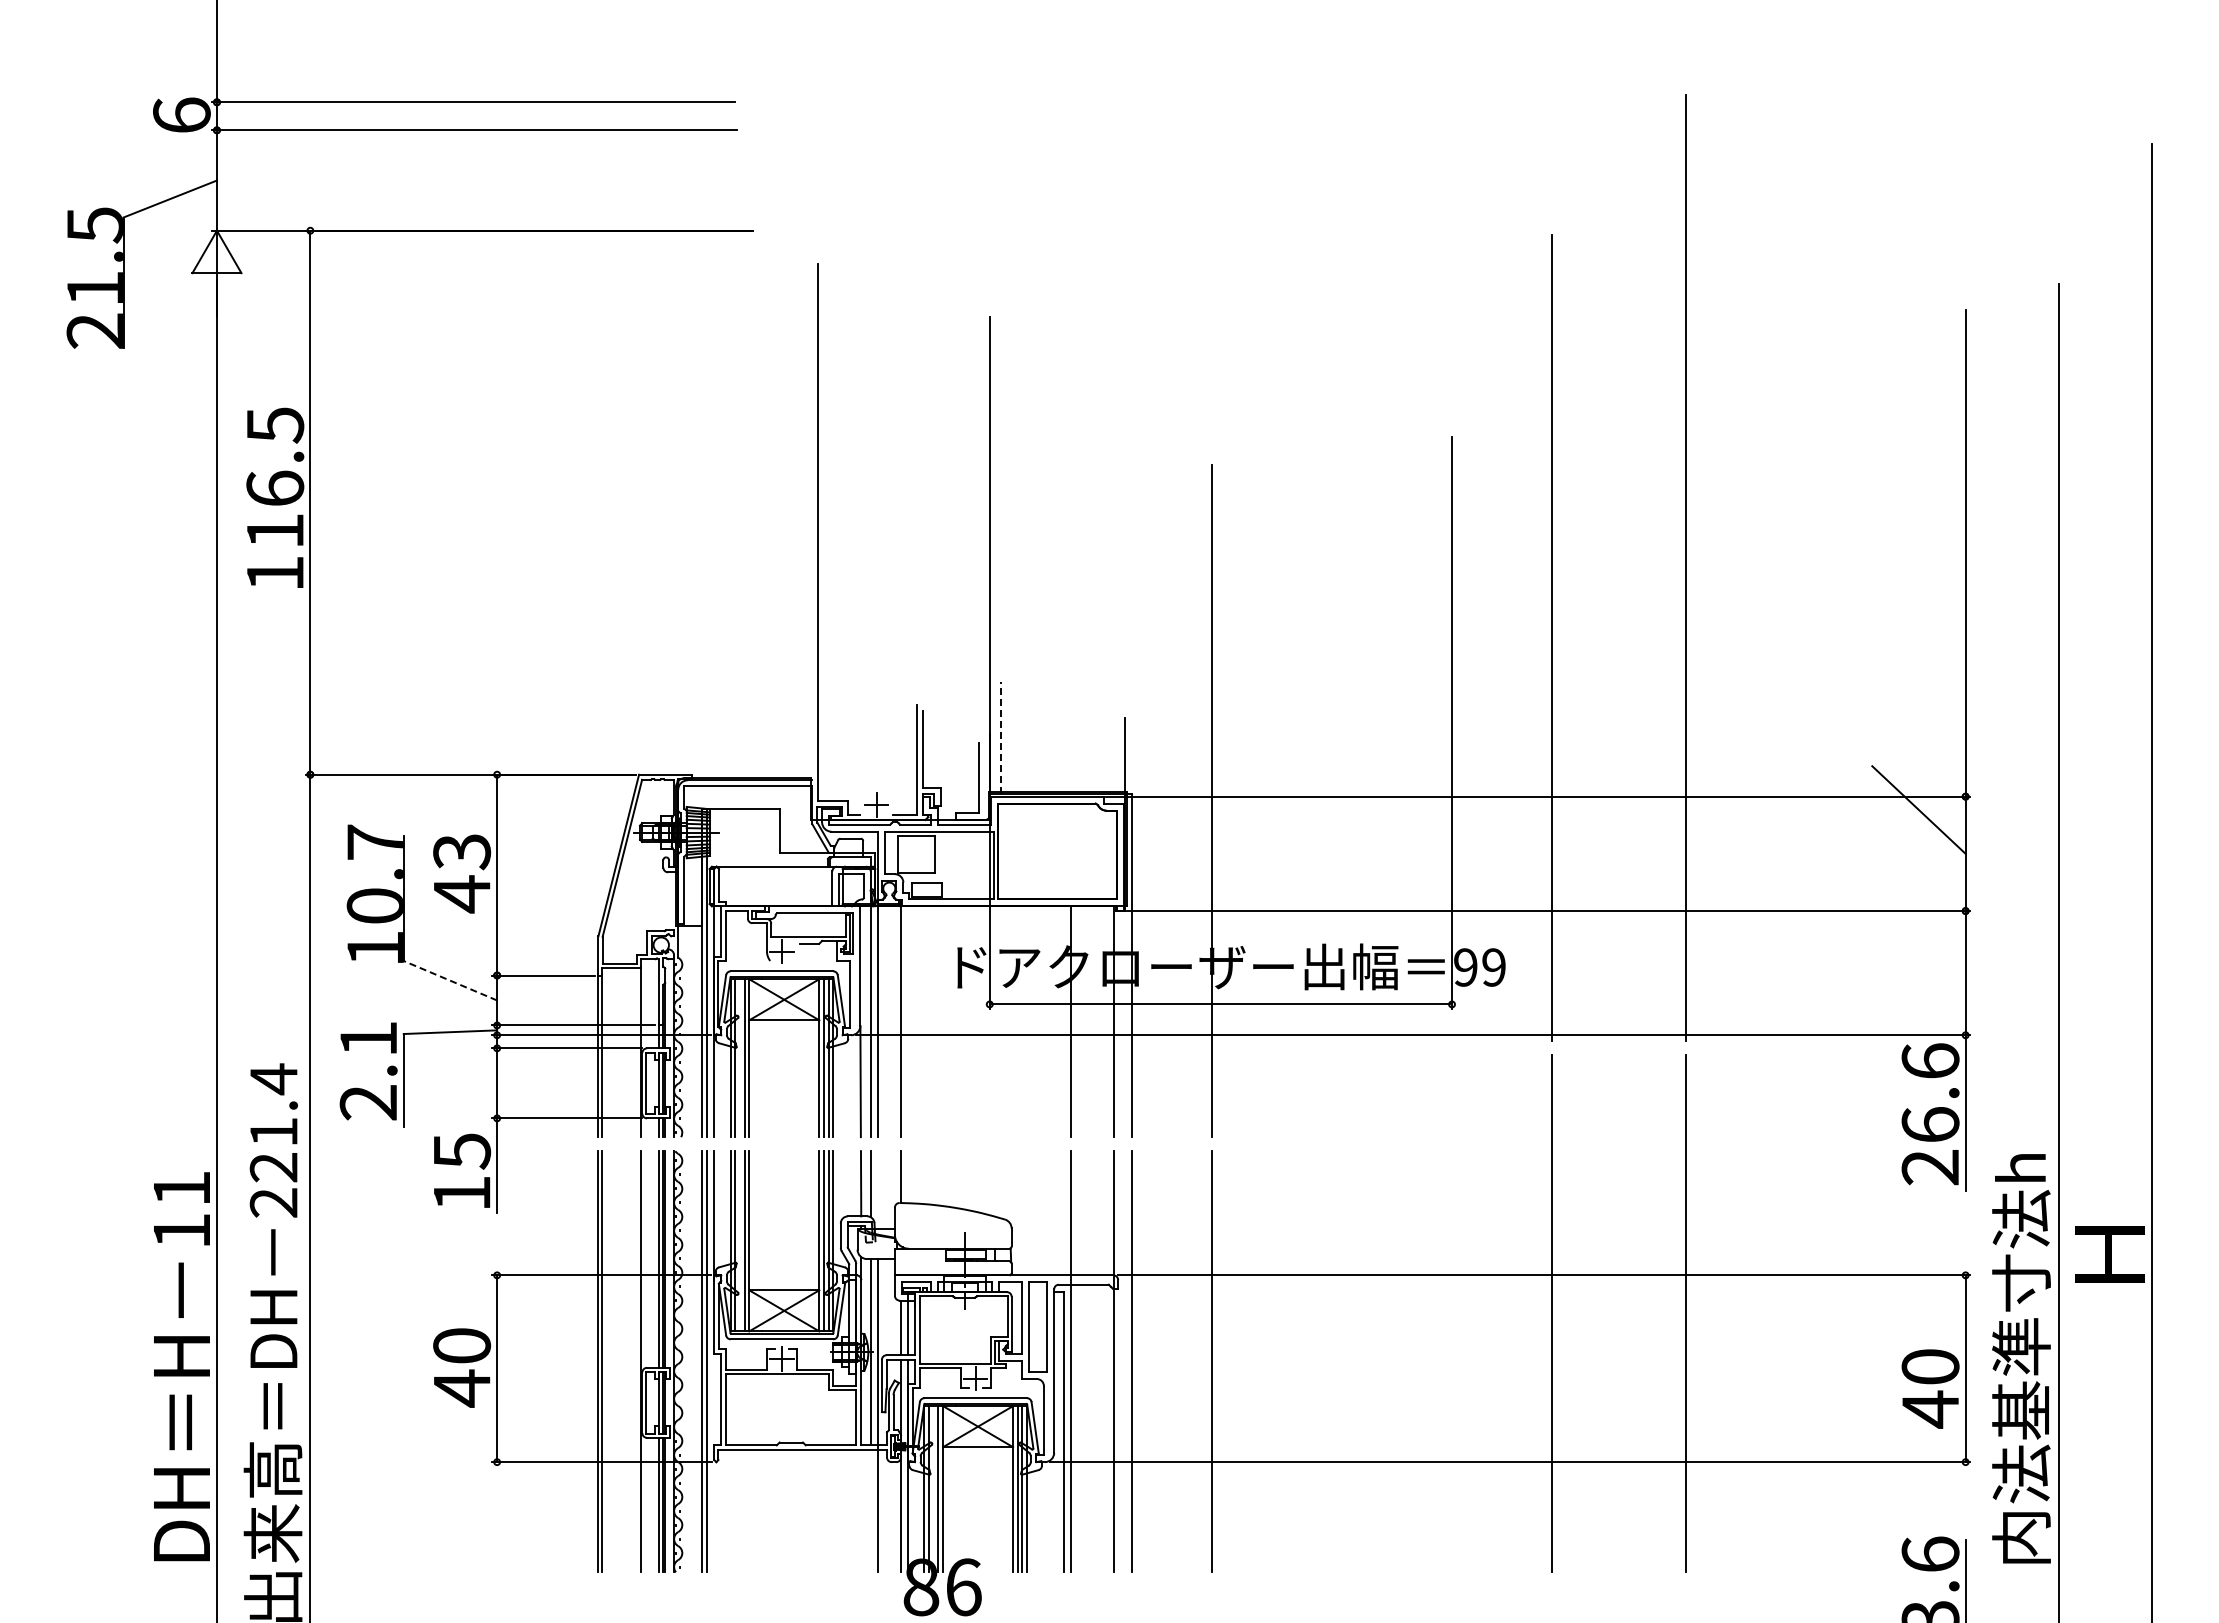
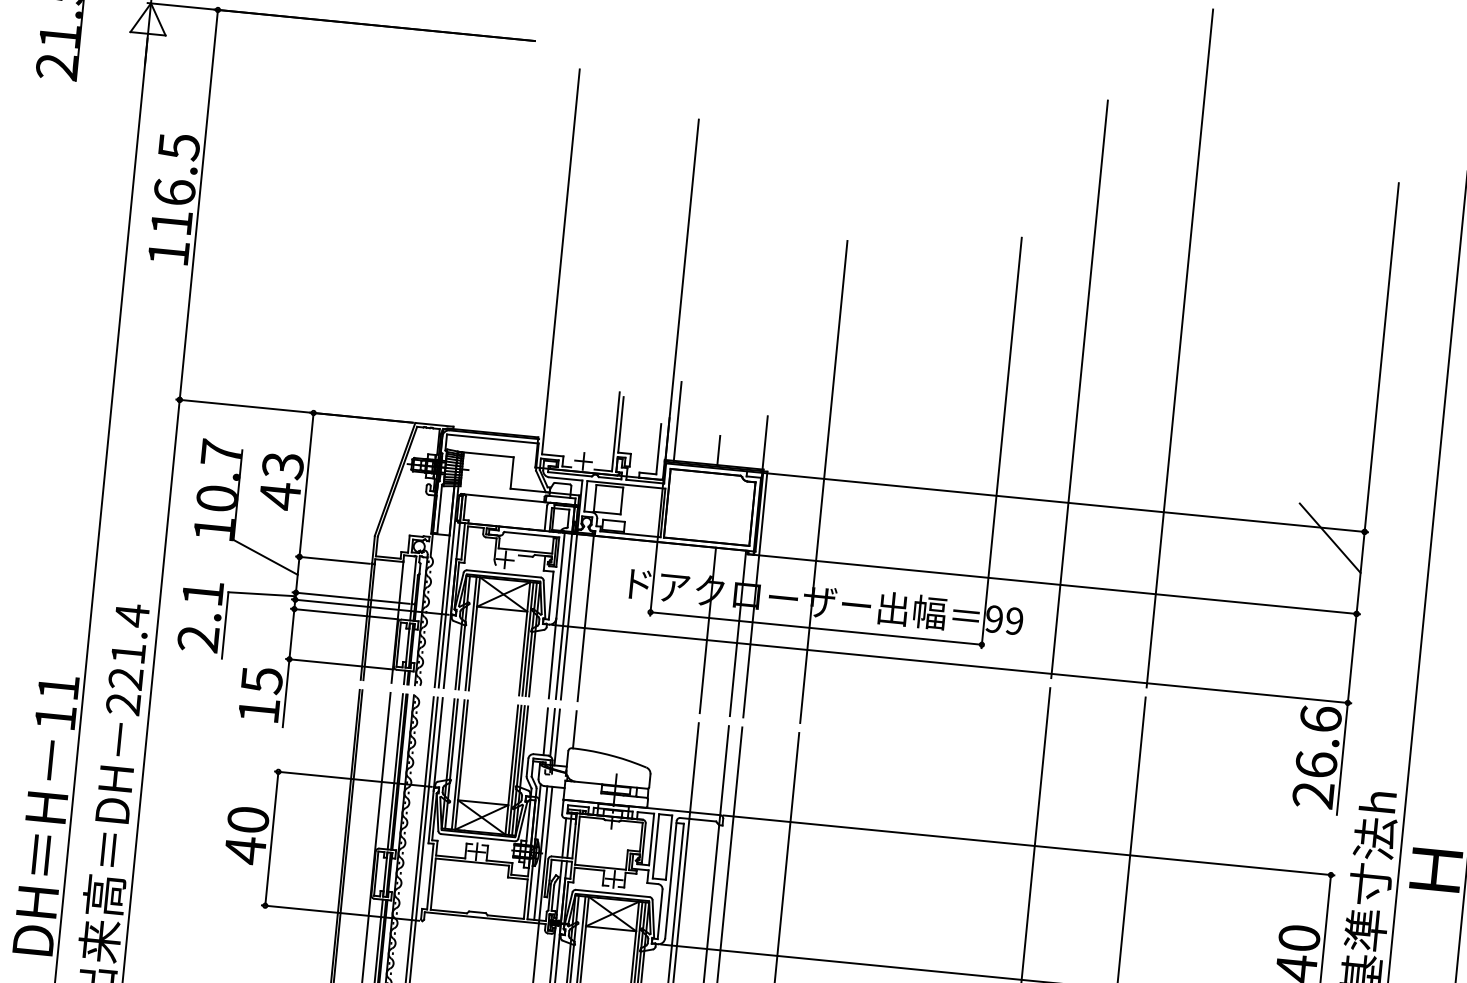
line: (1001, 737) -> (677, 421), dashed -> solid
line: (1062, 771) -> (719, 450), added
line: (450, 980) -> (265, 557), dashed -> solid
line: (877, 1190) -> (557, 737), added

